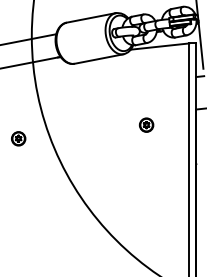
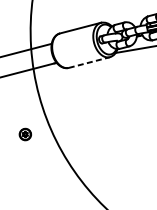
line: (99, 59) -> (89, 62), solid -> dashed
part: (146, 124) -> (133, 115), removed

